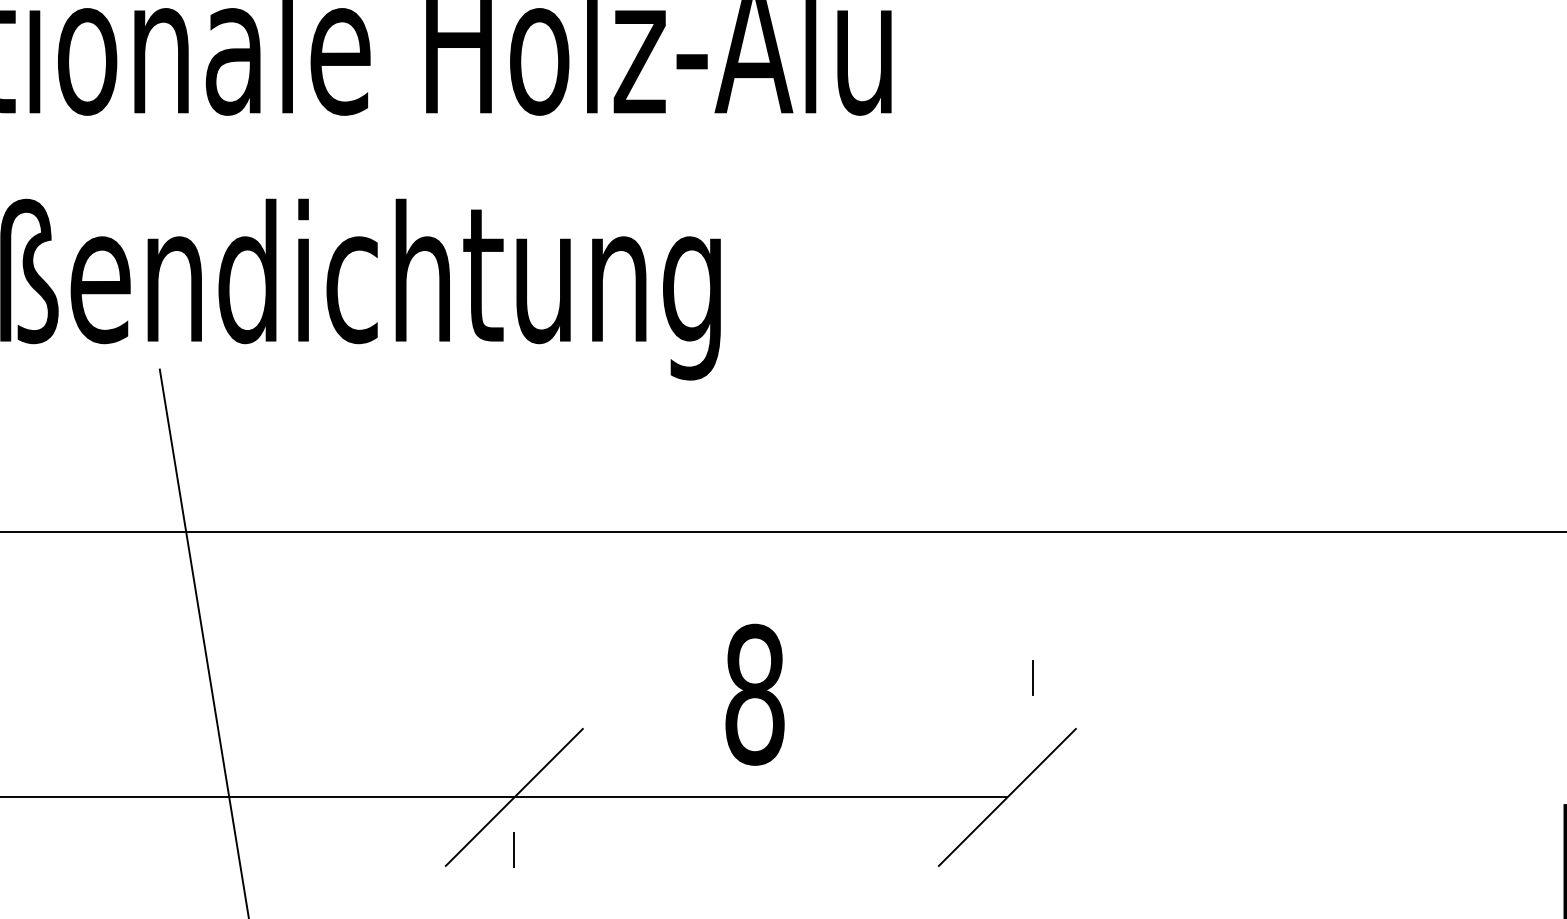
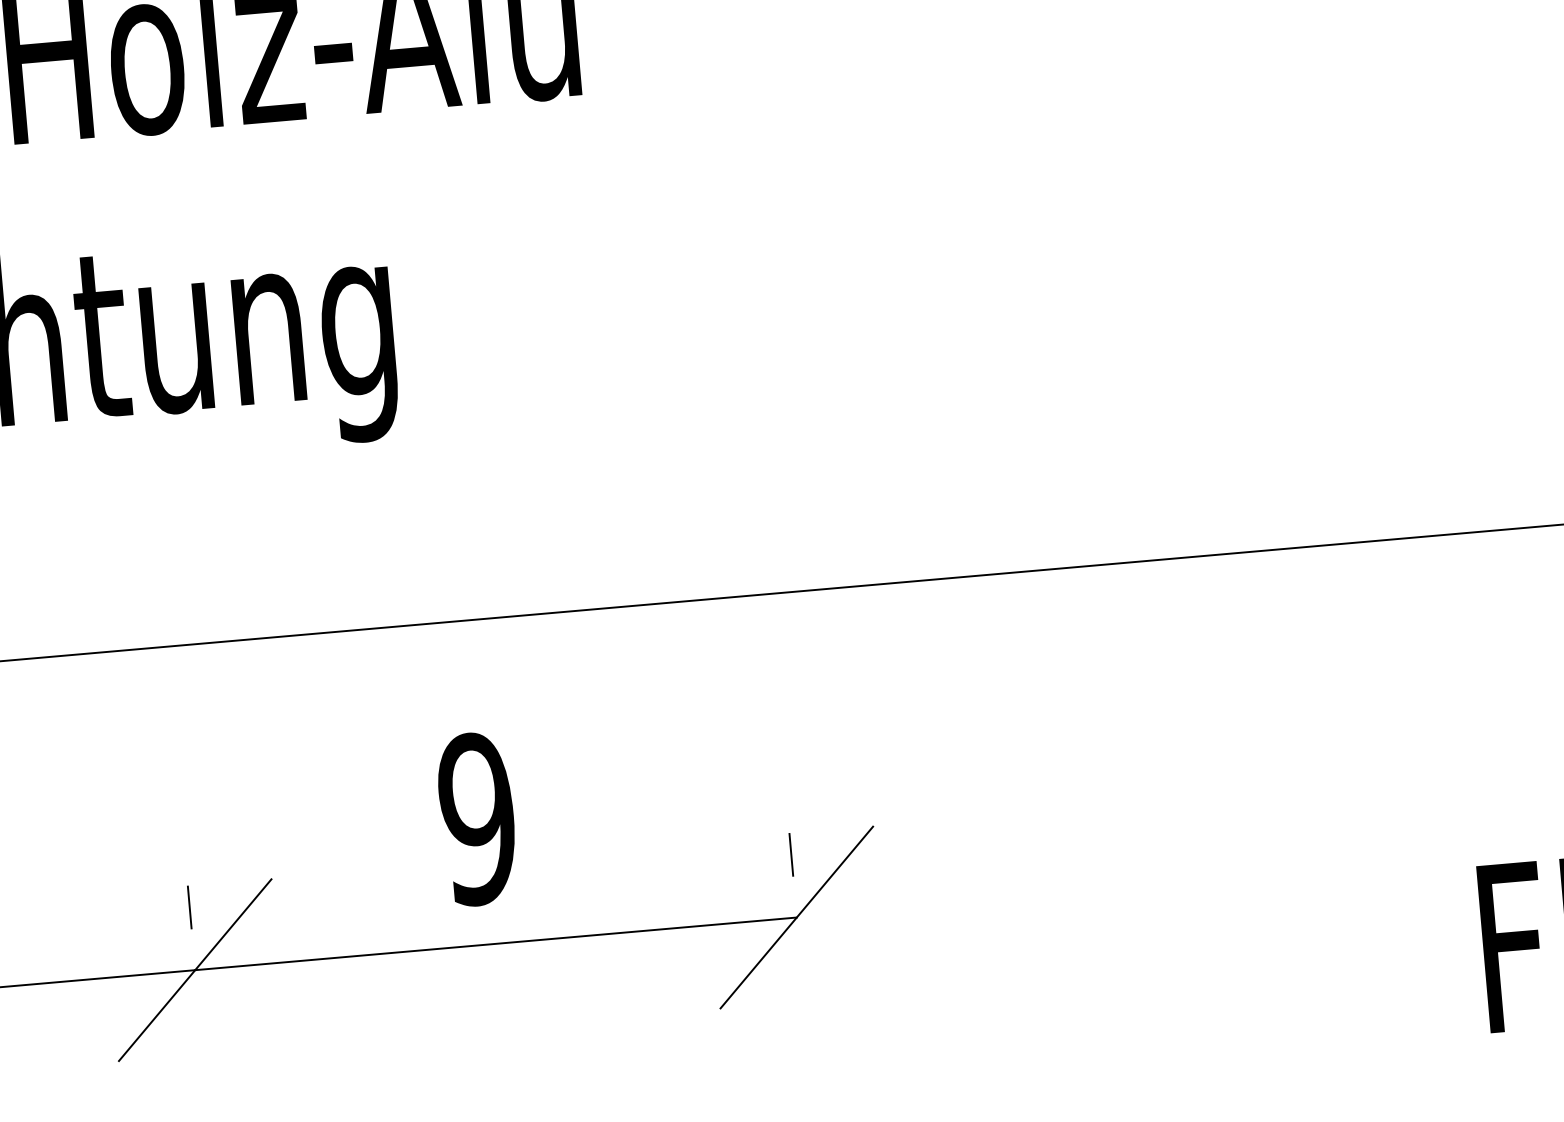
line: (1032, 677) -> (790, 854), moved
text: (754, 694) -> (477, 818), 8 -> 9
line: (513, 849) -> (188, 906), moved

